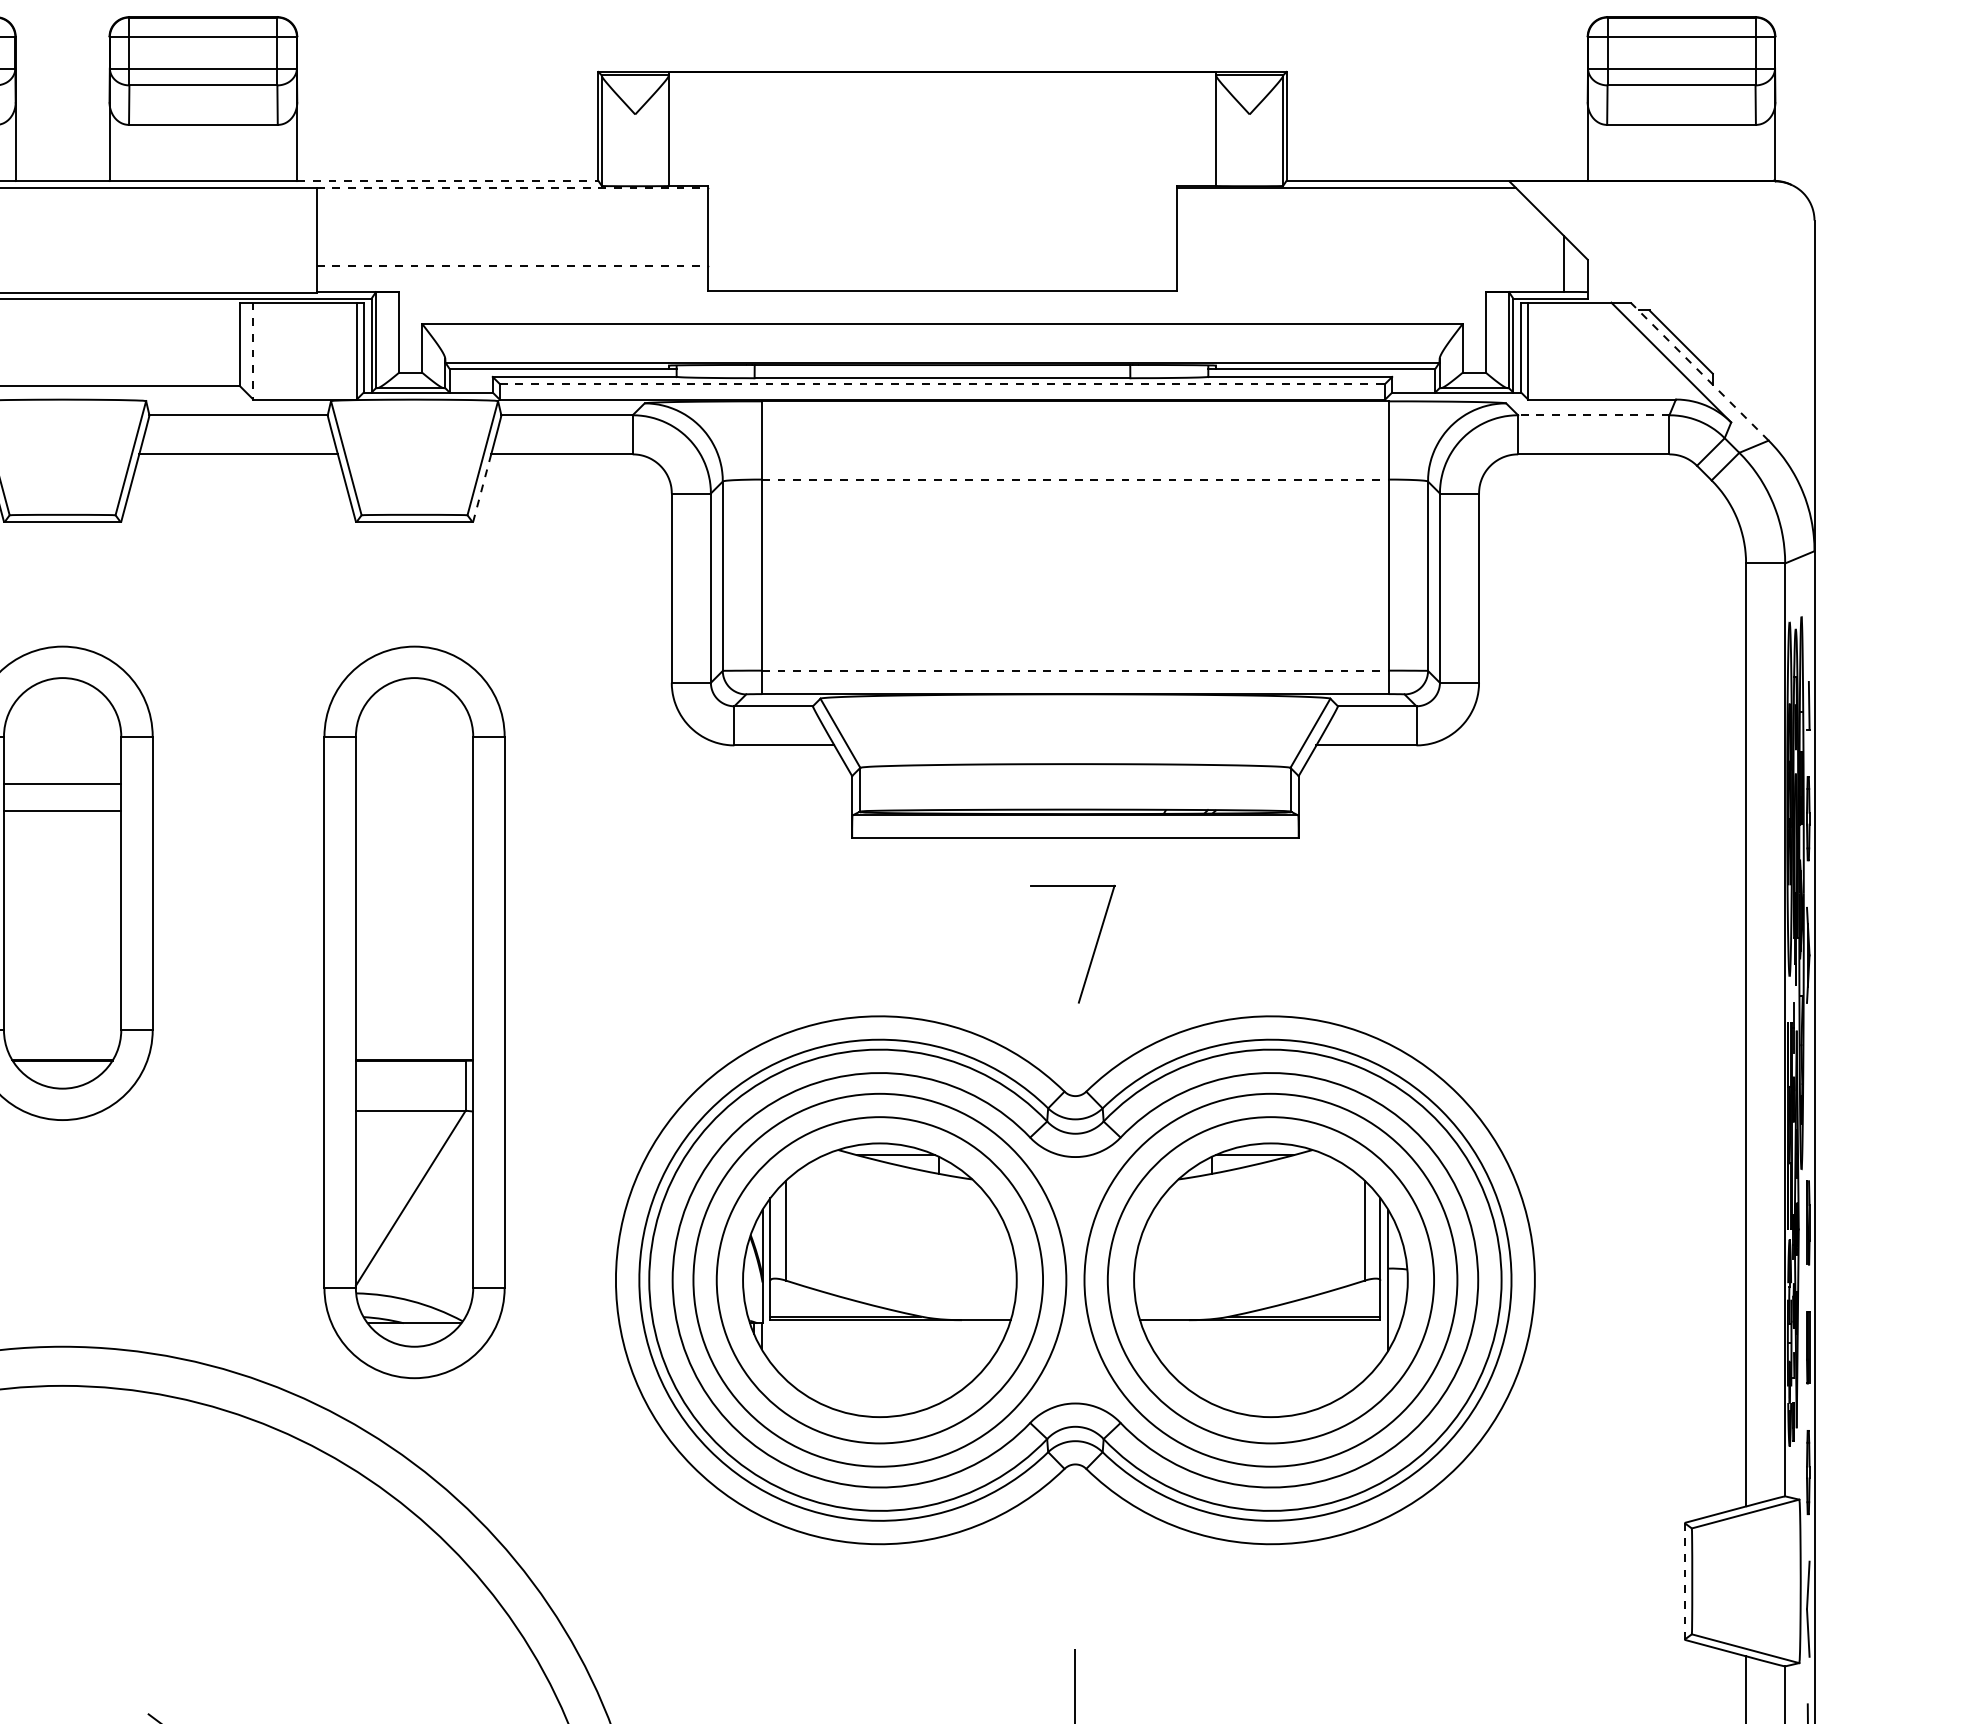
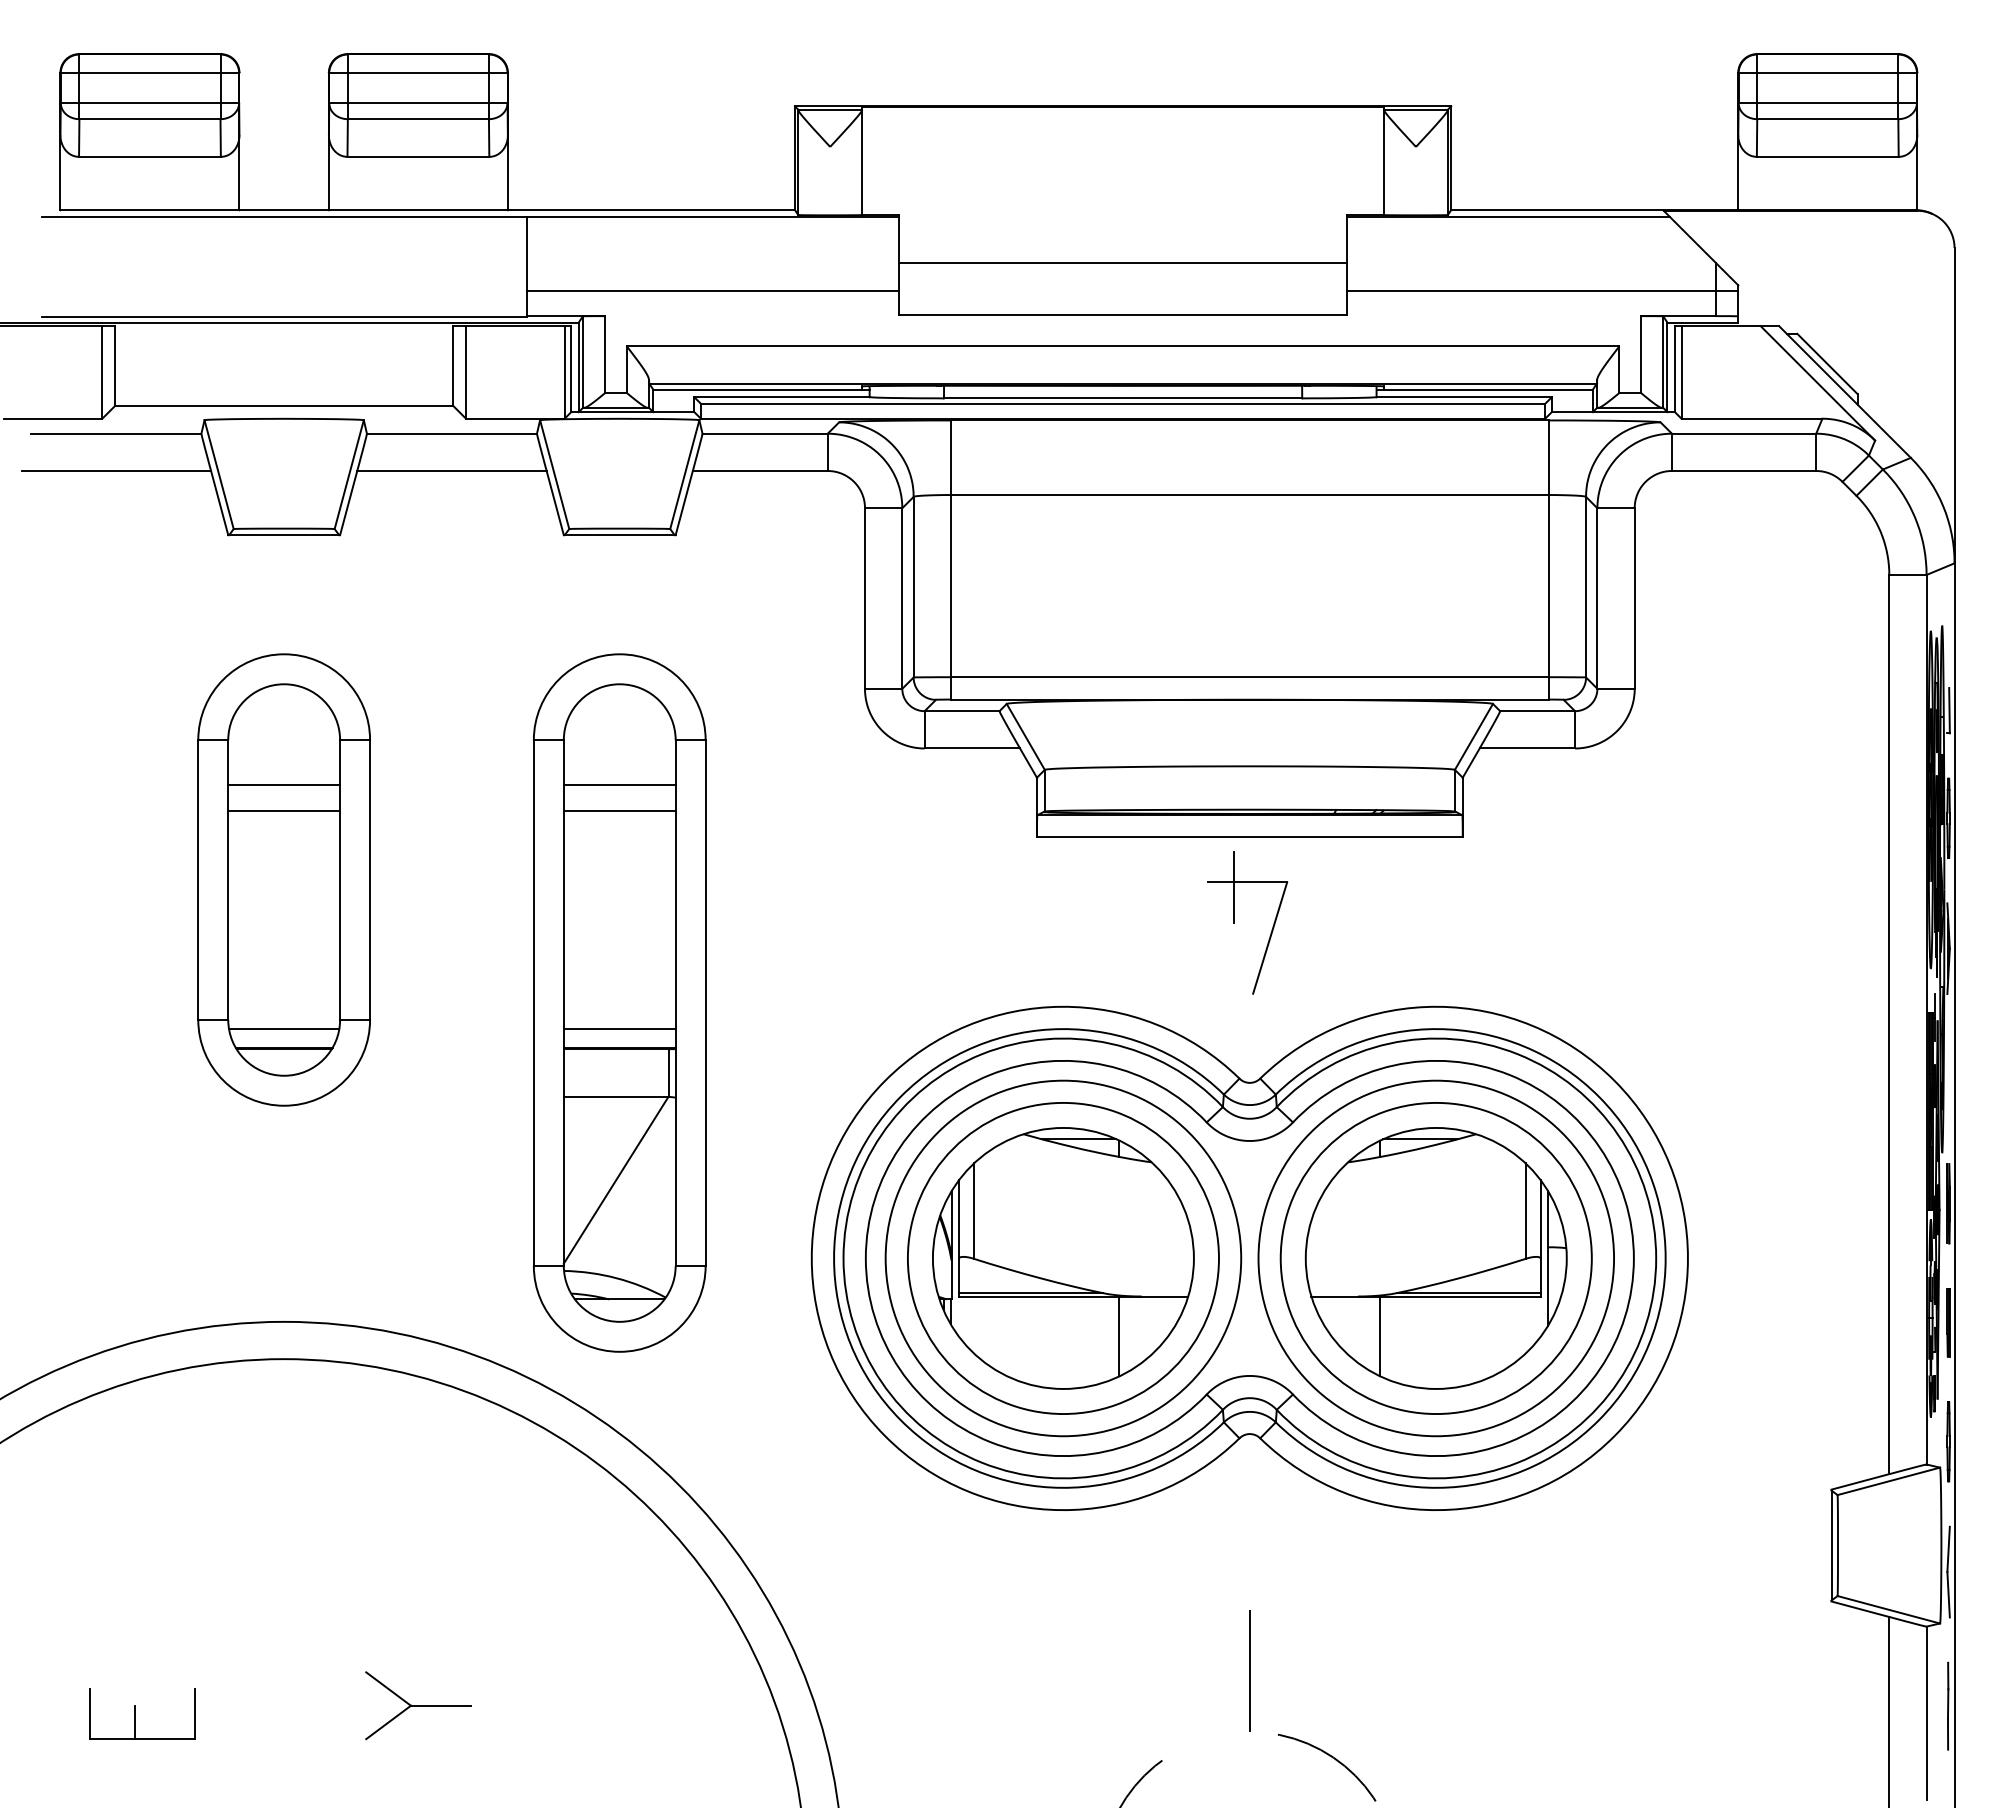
line: (447, 181) -> (651, 210), dashed -> solid
line: (512, 187) -> (713, 216), dashed -> solid
line: (941, 235) -> (1122, 262), added
line: (512, 266) -> (713, 291), dashed -> solid
line: (1382, 266) -> (1542, 291), added
line: (253, 352) -> (466, 373), dashed -> solid
line: (1699, 371) -> (1844, 391), dashed -> solid
line: (942, 383) -> (1123, 403), dashed -> solid
line: (1593, 415) -> (1743, 433), dashed -> solid
line: (1075, 480) -> (1249, 495), dashed -> solid
line: (482, 488) -> (684, 503), dashed -> solid
line: (1075, 670) -> (1249, 677), dashed -> solid
line: (414, 783) -> (619, 784), added
line: (414, 811) -> (619, 811), added
line: (1059, 891) -> (1234, 887), added
line: (62, 1040) -> (284, 1029), added
line: (414, 1040) -> (619, 1029), added
line: (938, 1362) -> (1119, 1336), added
line: (1212, 1362) -> (1380, 1336), added
line: (1685, 1581) -> (1831, 1545), dashed -> solid

